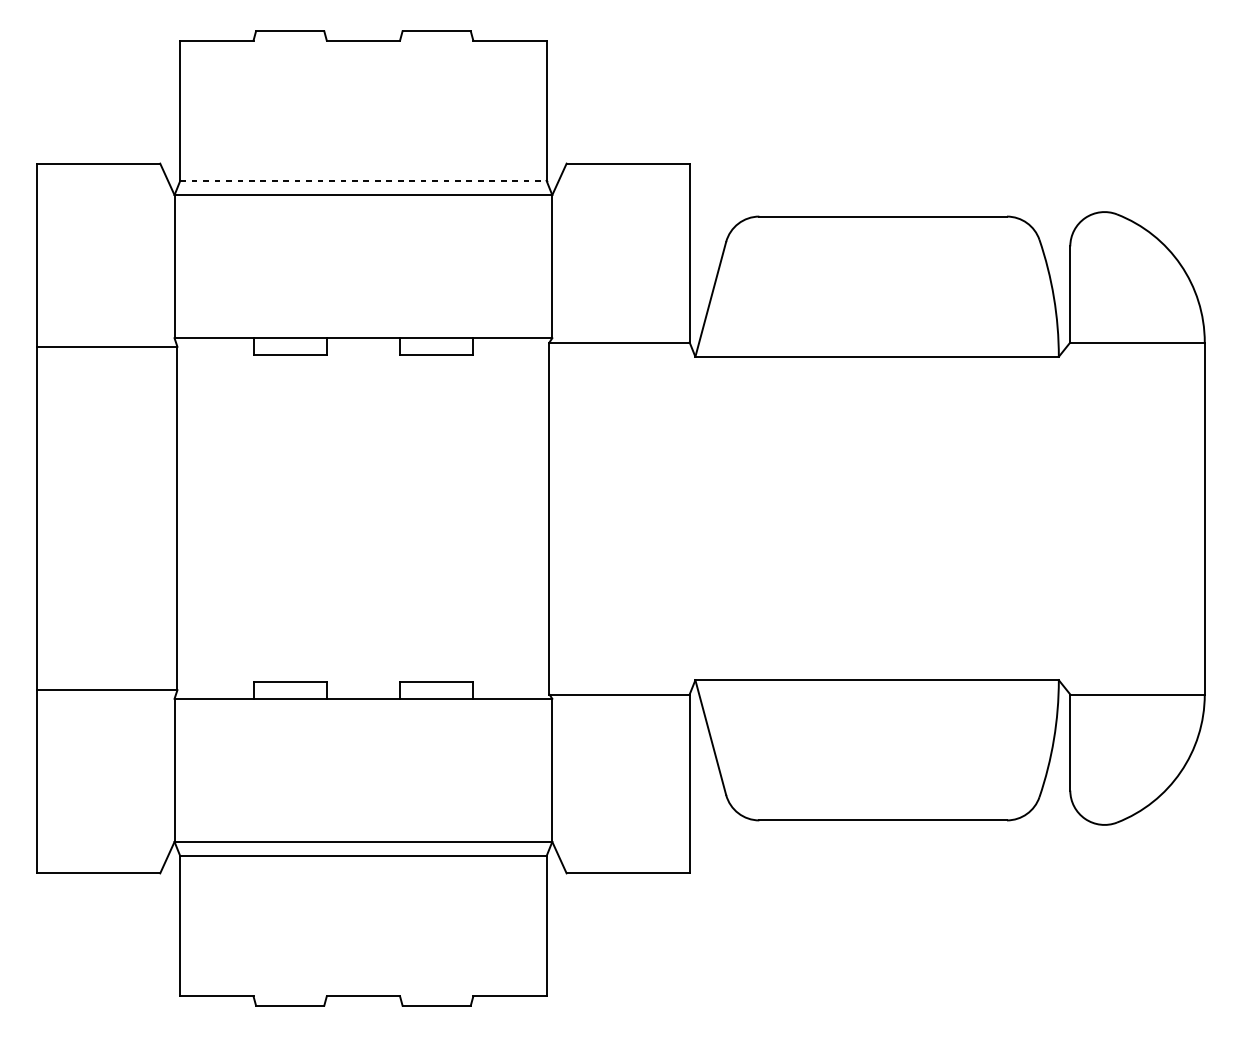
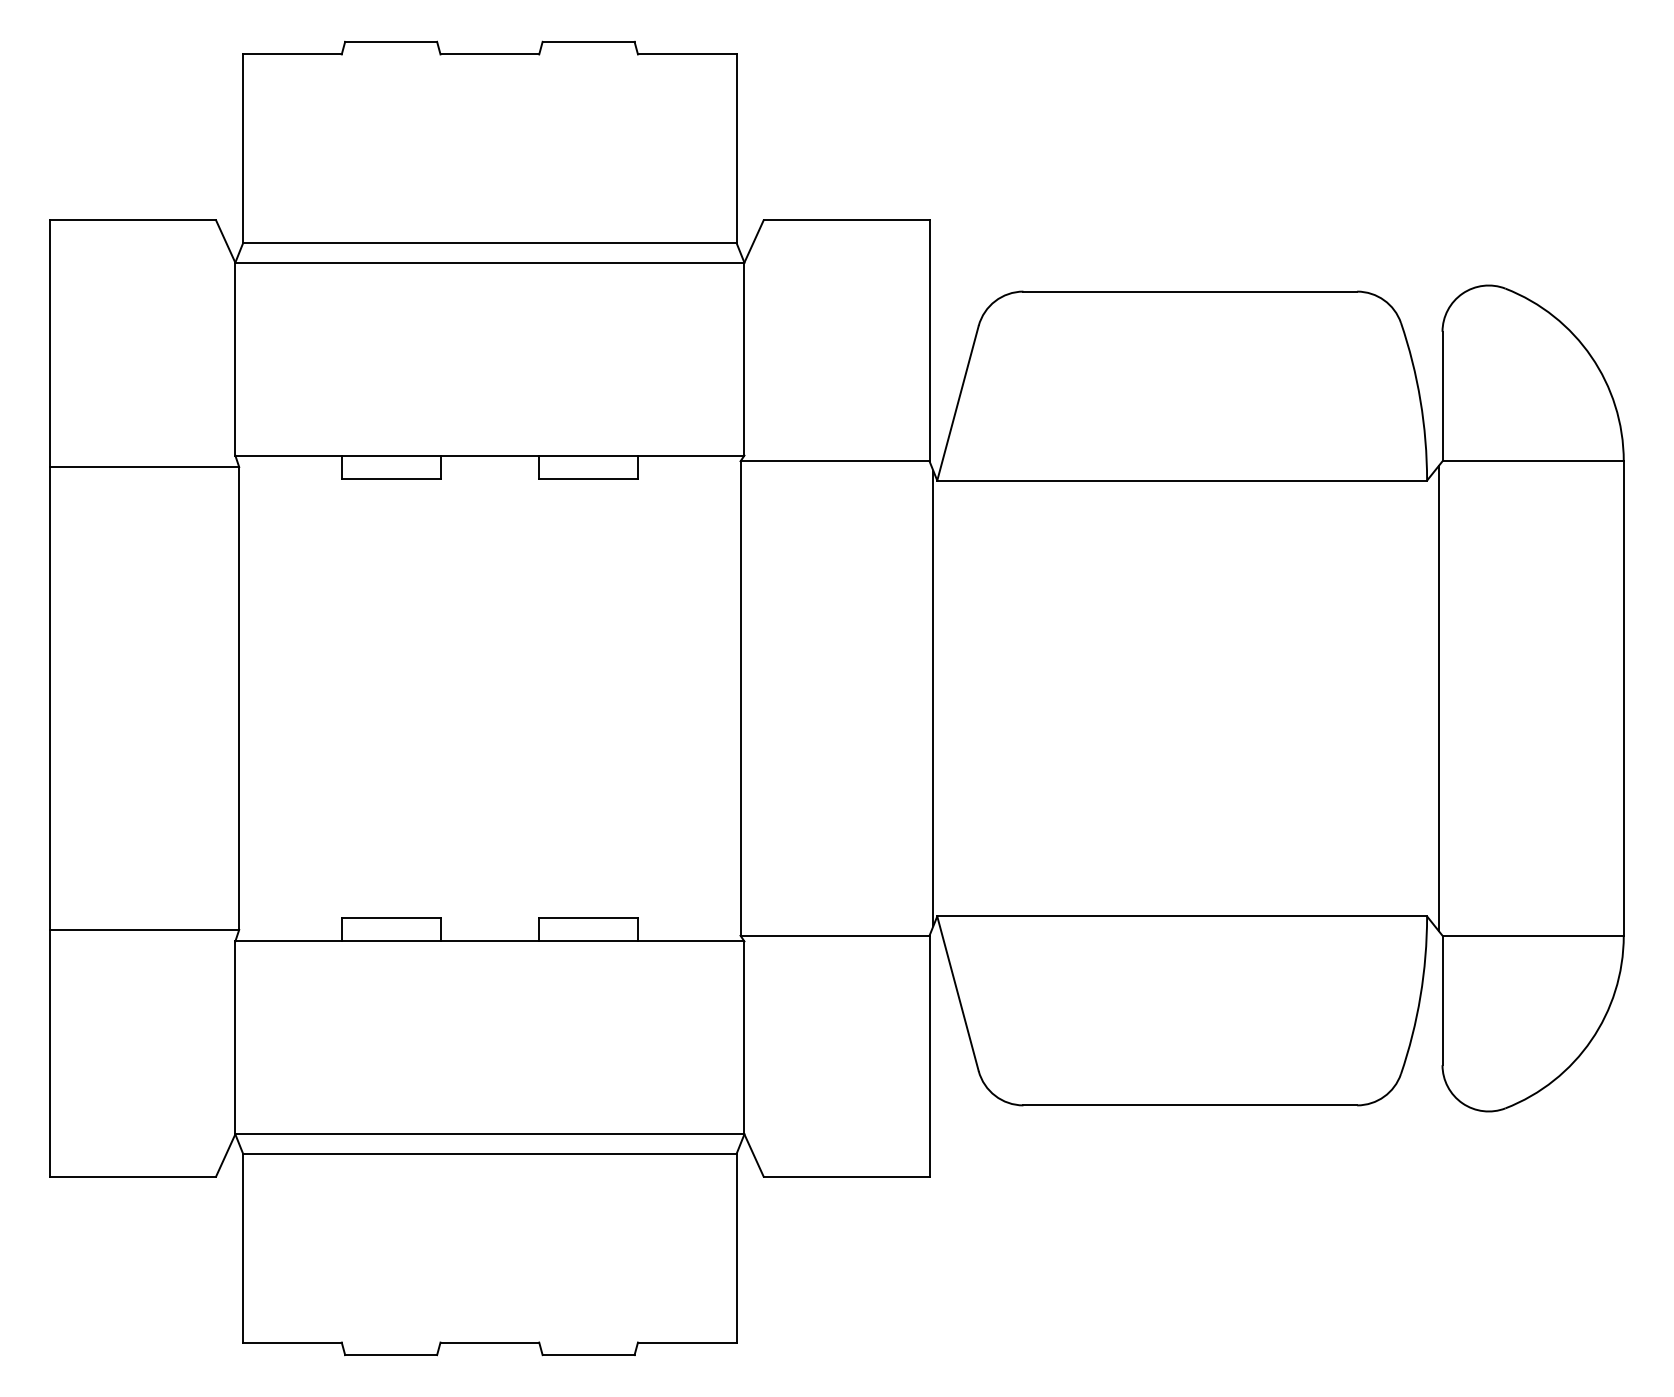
line: (363, 180) -> (489, 243), dashed -> solid
line: (692, 518) -> (933, 698), added
line: (1067, 518) -> (1438, 698), added

